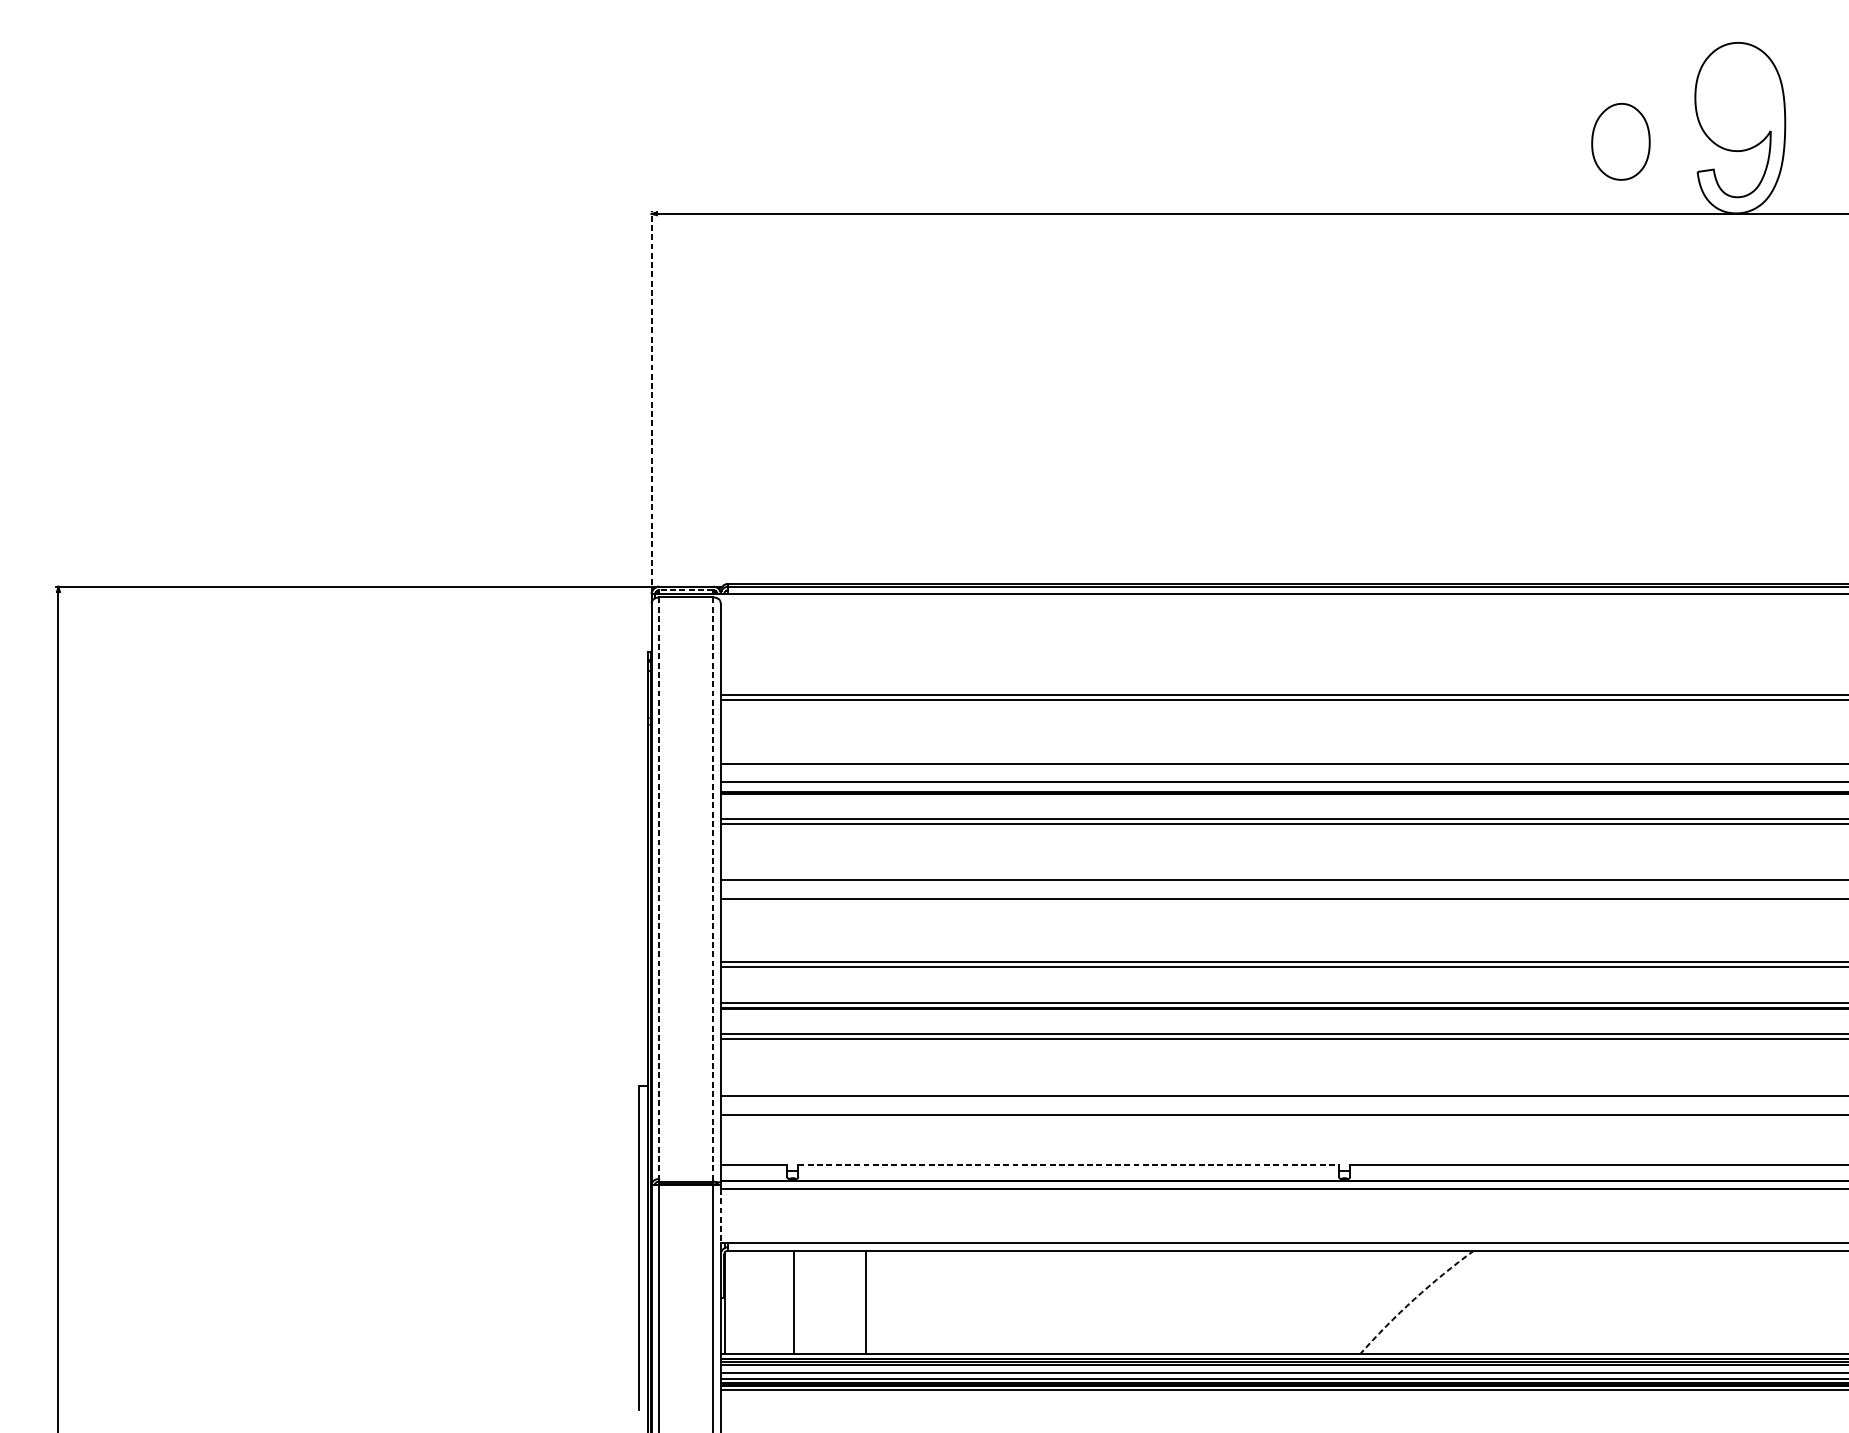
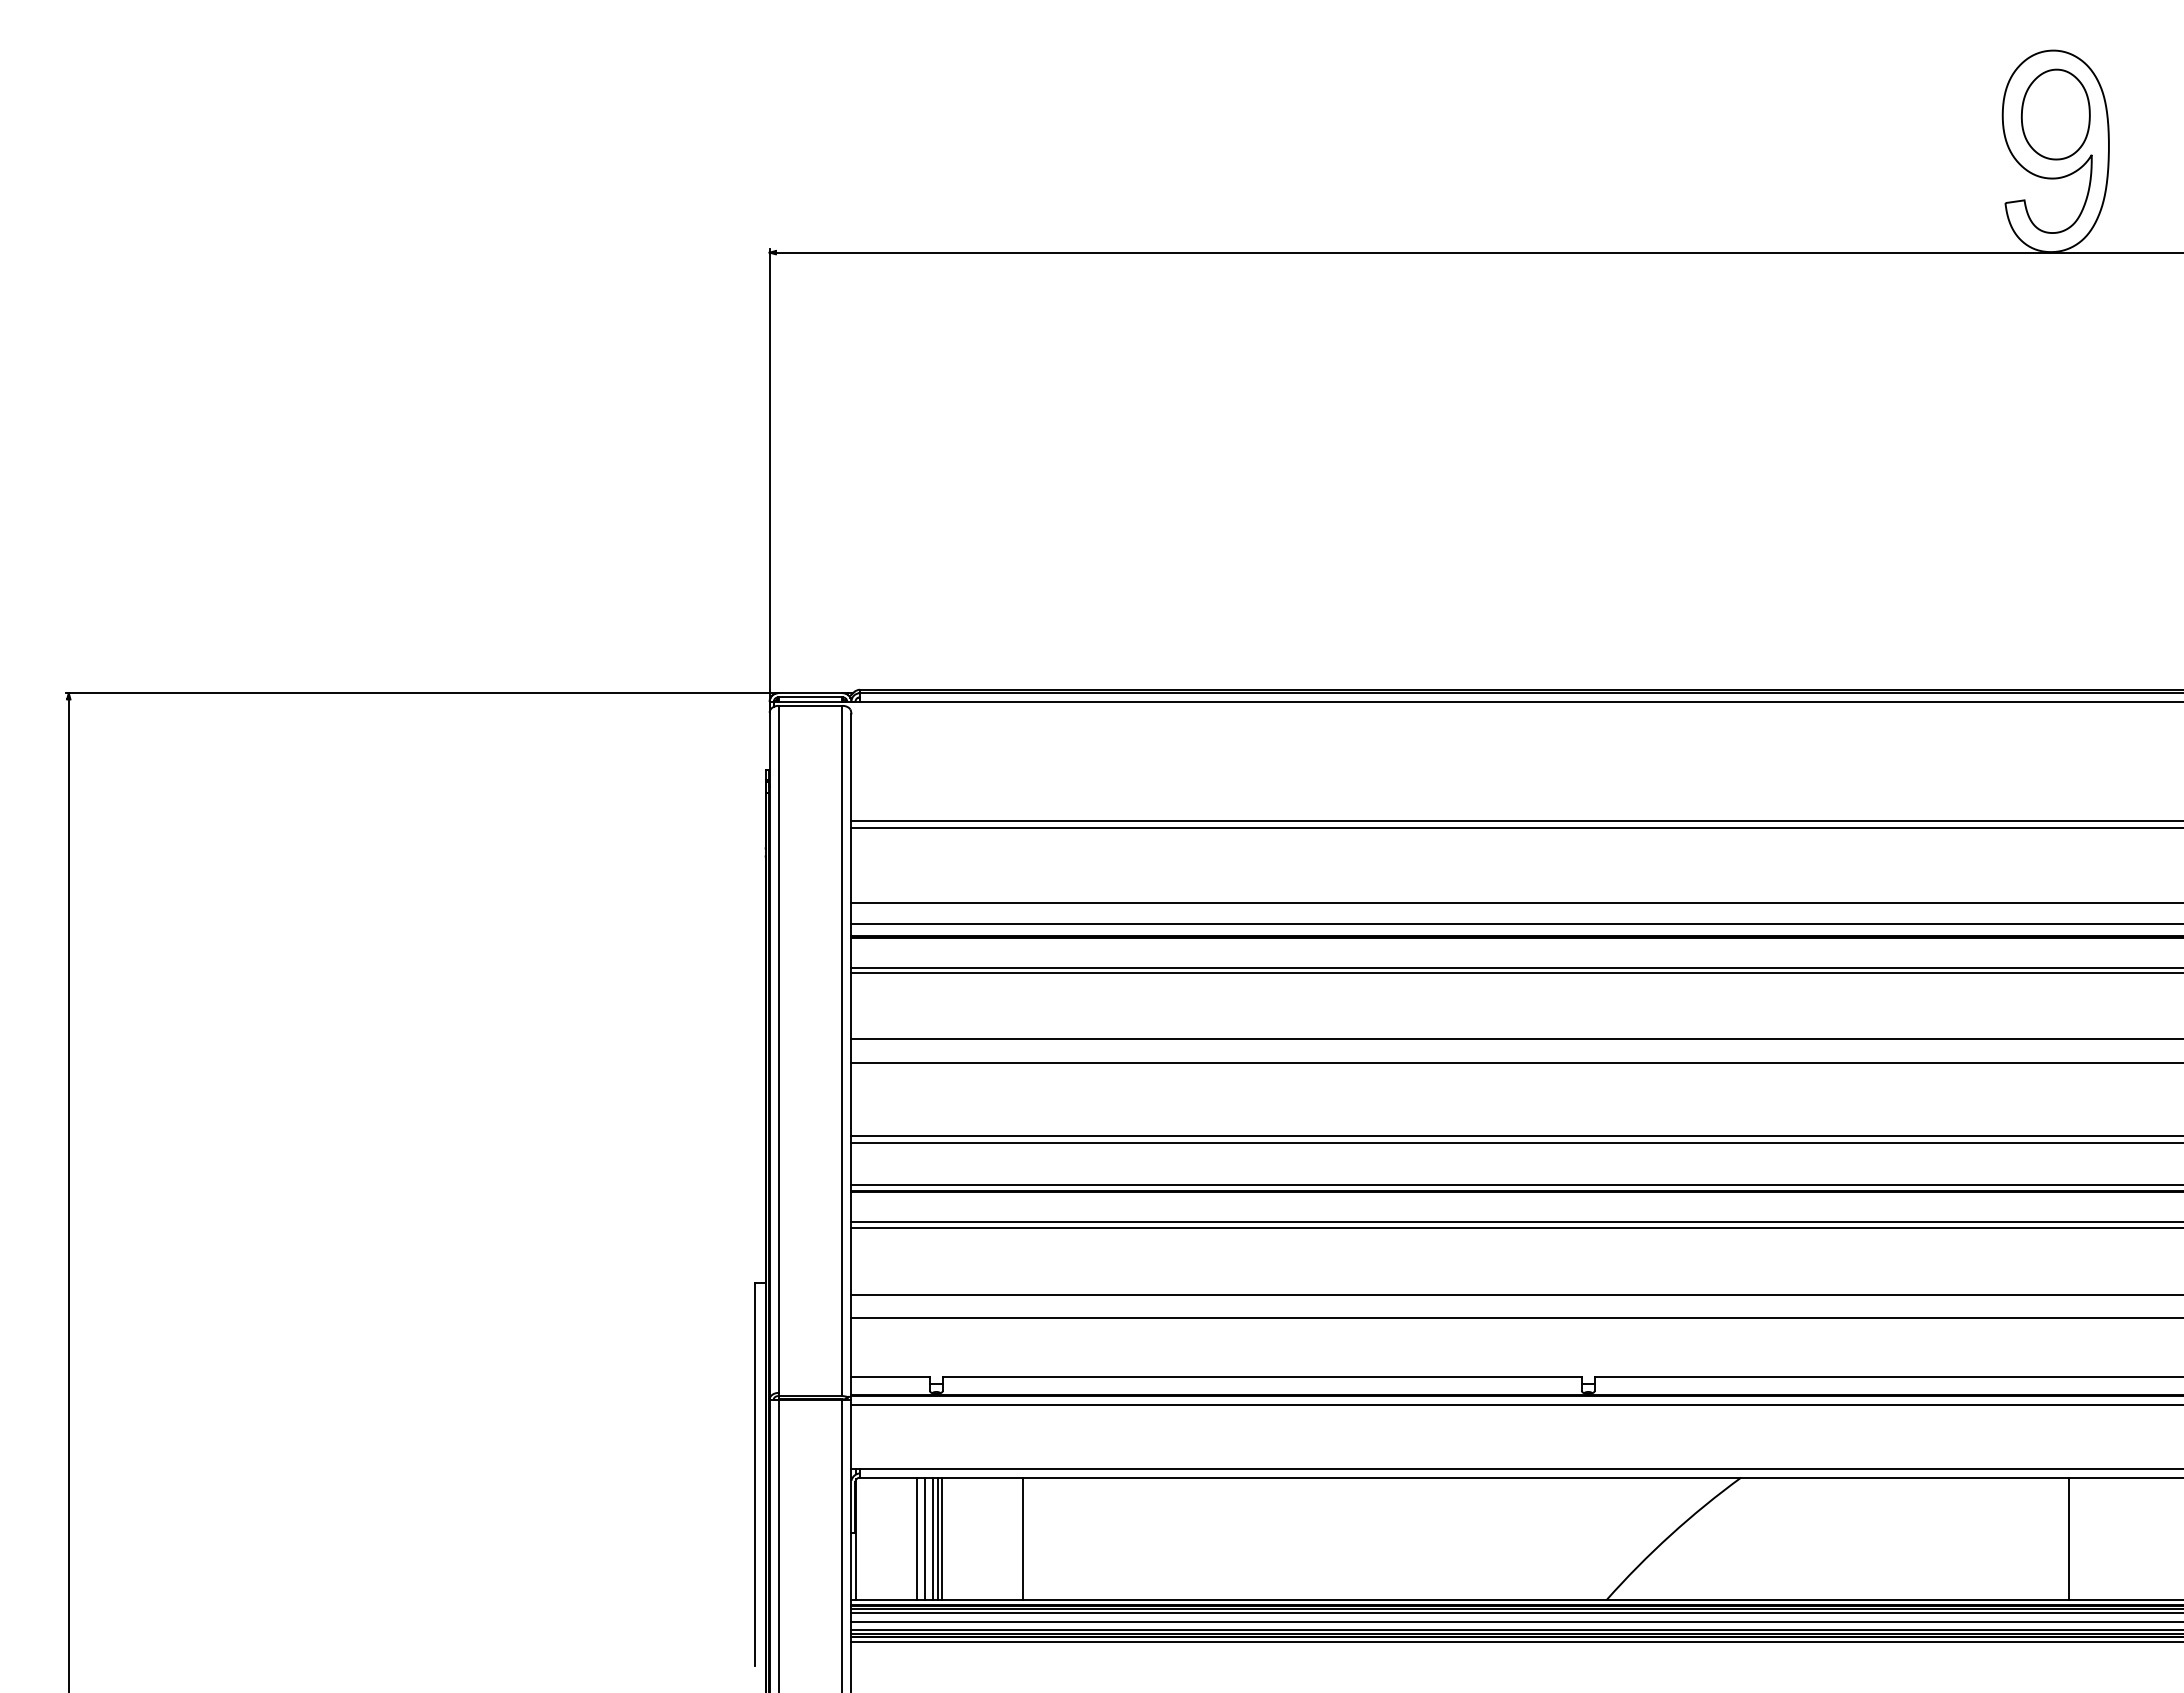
part: (1620, 141) -> (2055, 114), moved
line: (651, 407) -> (769, 481), dashed -> solid
line: (686, 590) -> (810, 697), dashed -> solid
line: (659, 888) -> (778, 1049), dashed -> solid
line: (713, 890) -> (842, 1051), dashed -> solid
line: (1068, 1165) -> (1262, 1376), dashed -> solid
line: (720, 1215) -> (851, 1436), dashed -> solid
arc: (1414, 1299) -> (1670, 1535), dashed -> solid
line: (775, 1302) -> (916, 1538), added
line: (782, 1302) -> (924, 1538), added
line: (790, 1302) -> (933, 1538), added
line: (797, 1302) -> (941, 1538), added
line: (1751, 1302) -> (2068, 1538), added

